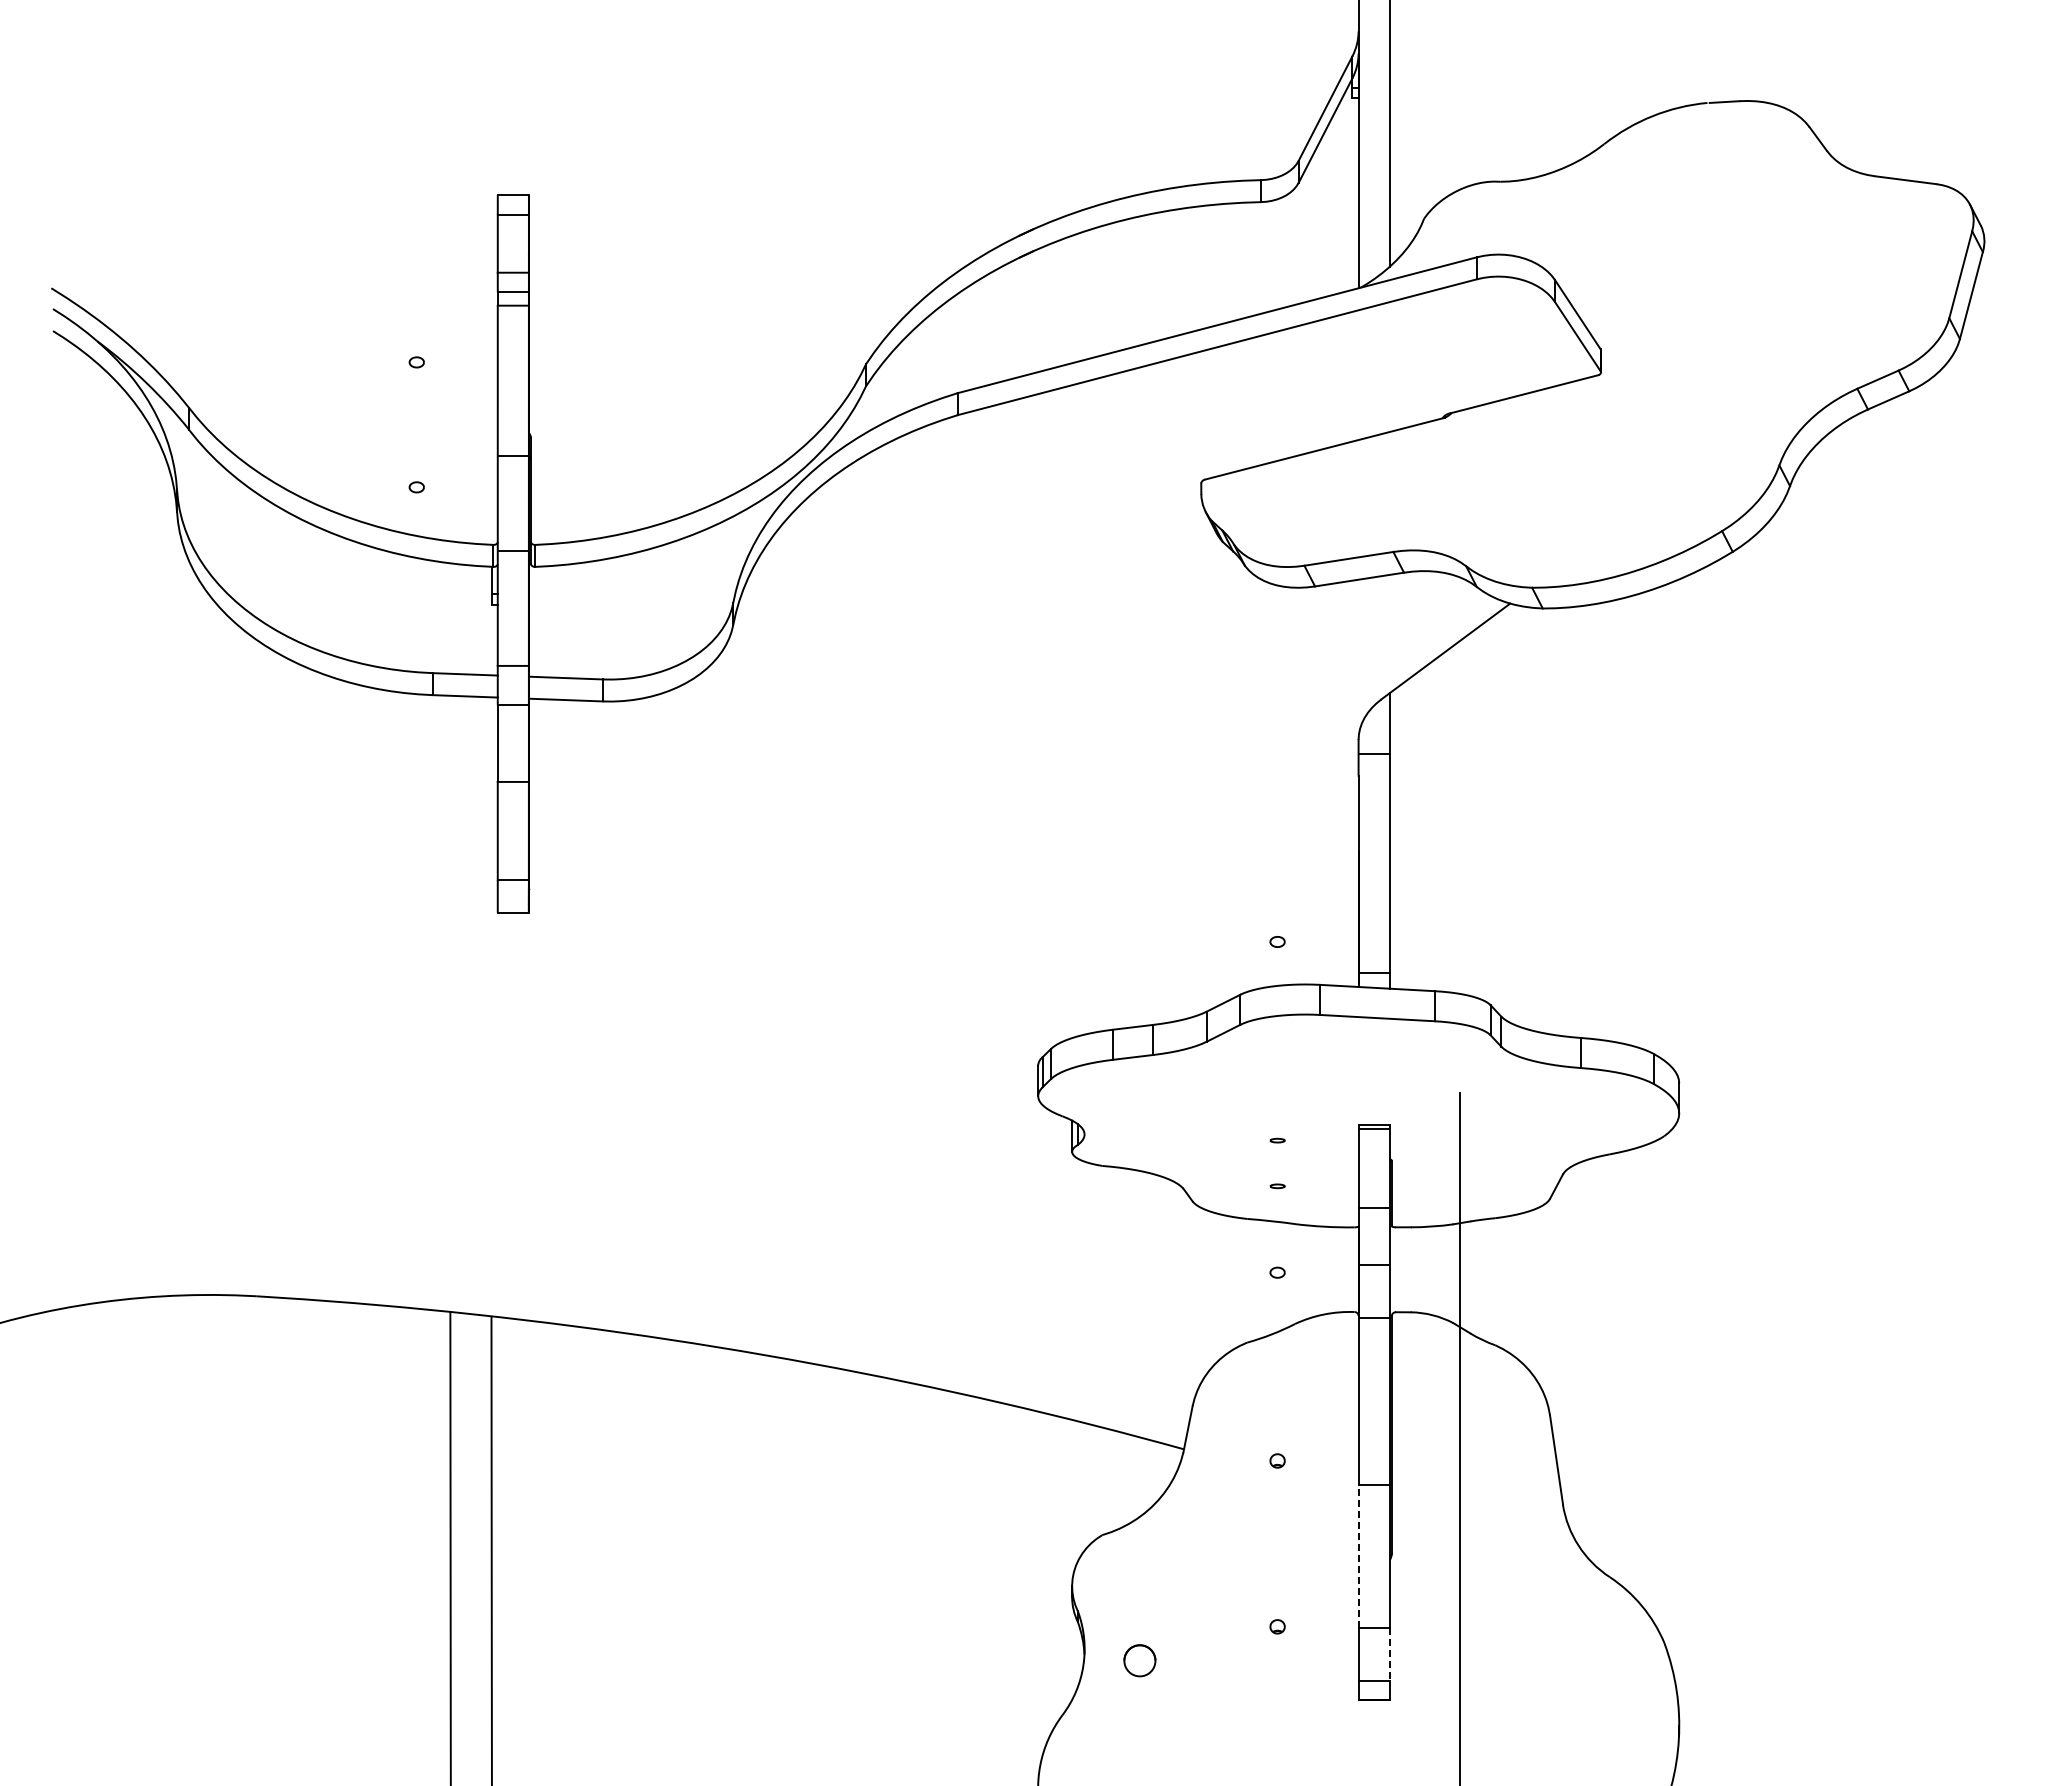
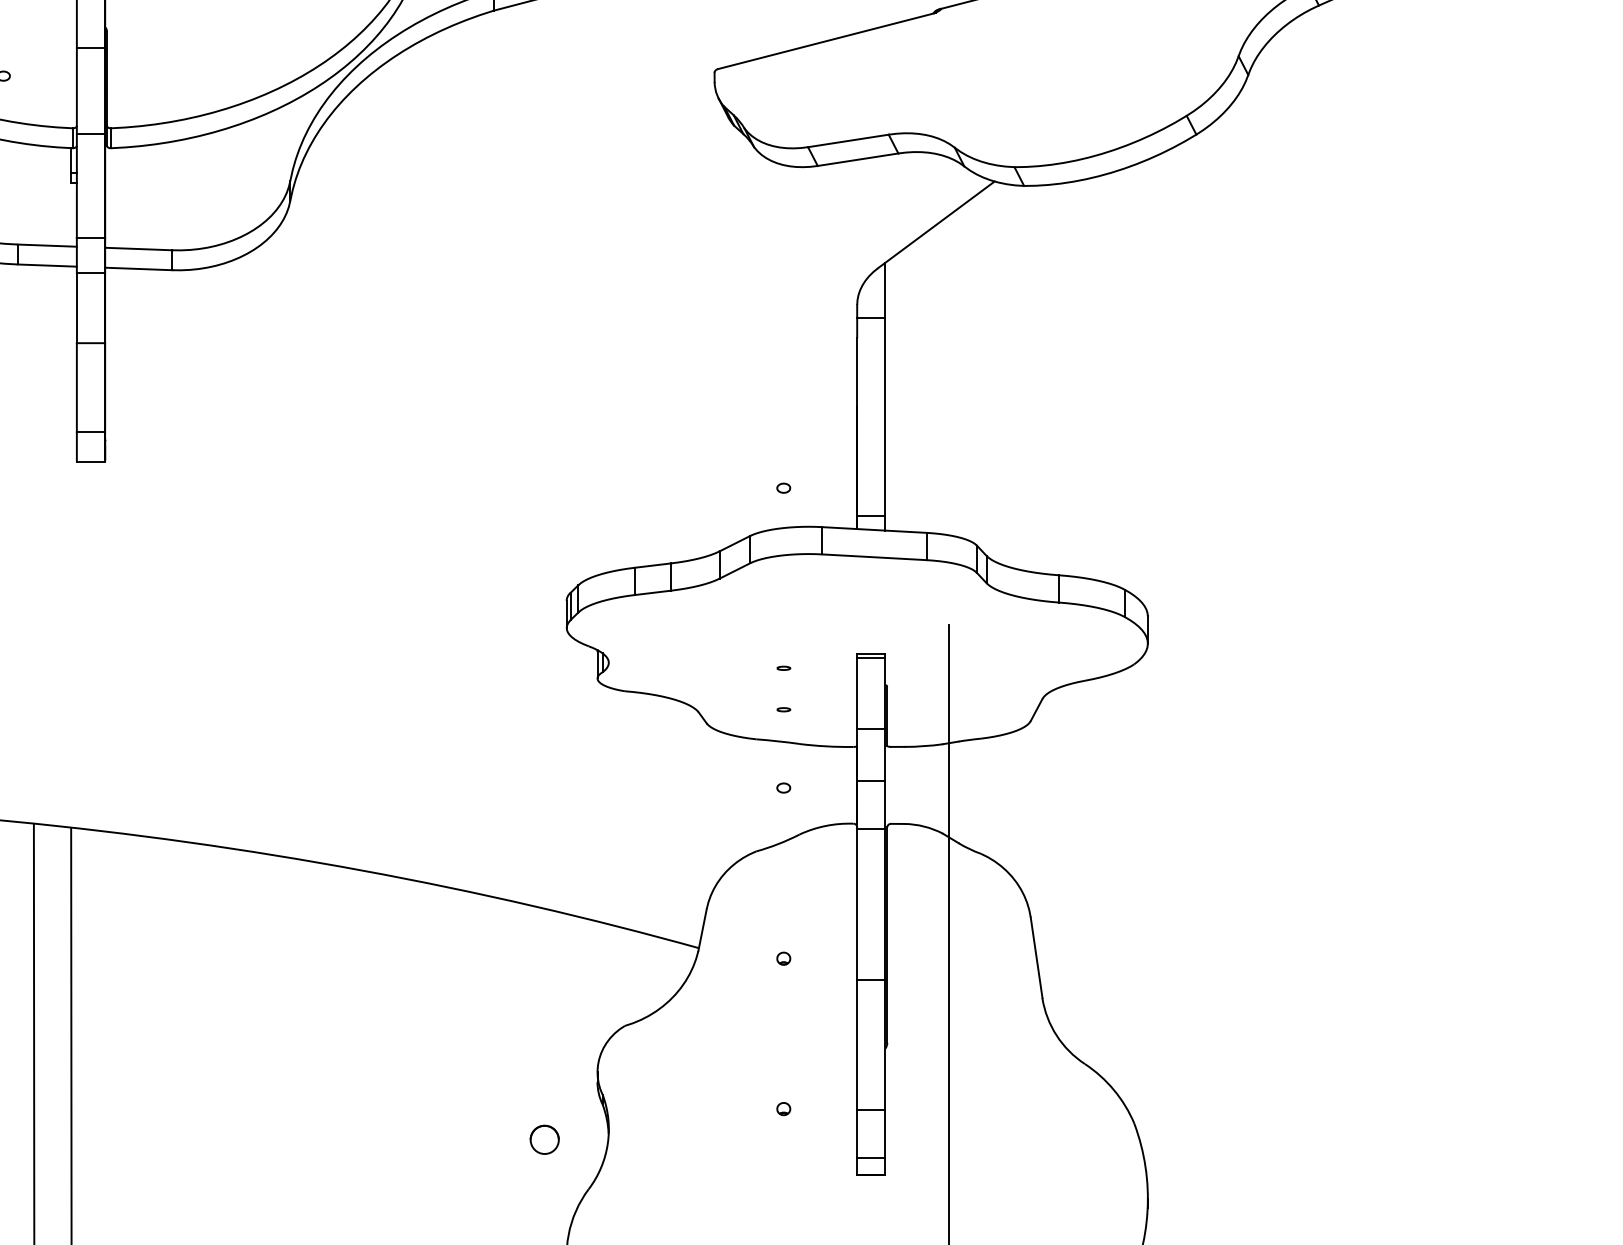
line: (1358, 1556) -> (857, 1045), dashed -> solid
line: (1389, 1654) -> (885, 1134), dashed -> solid
circle: (1139, 1660) -> (544, 1139), moved

